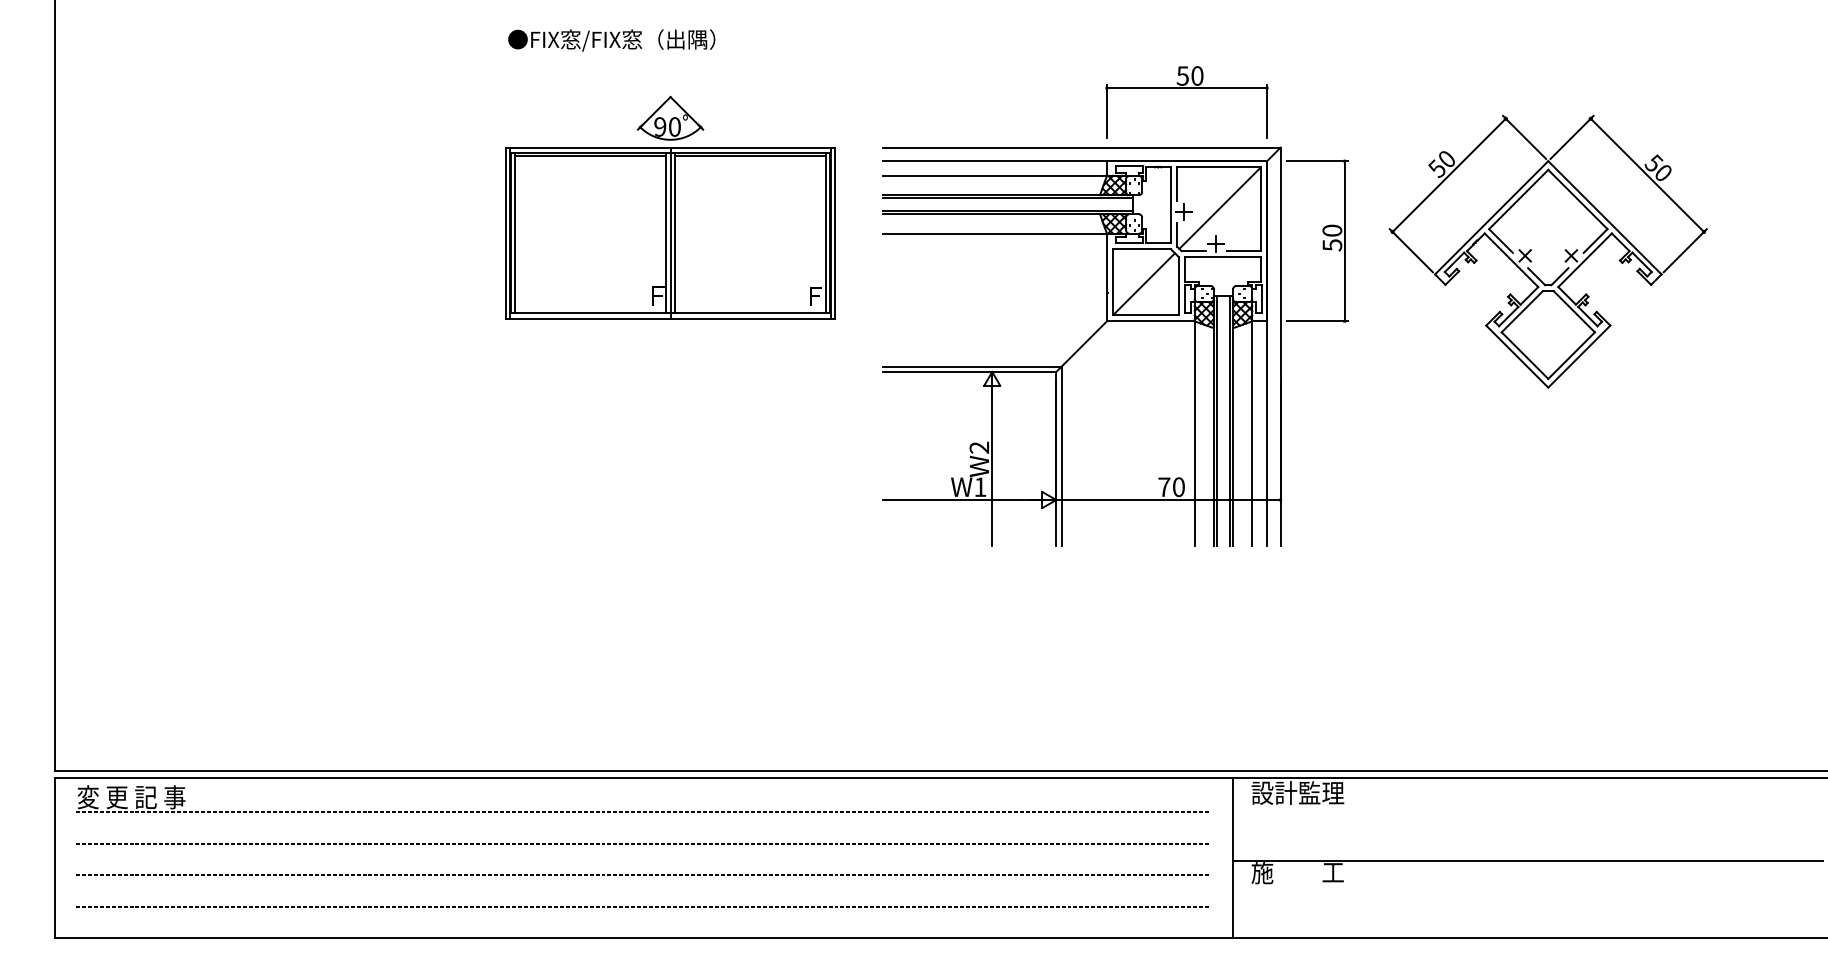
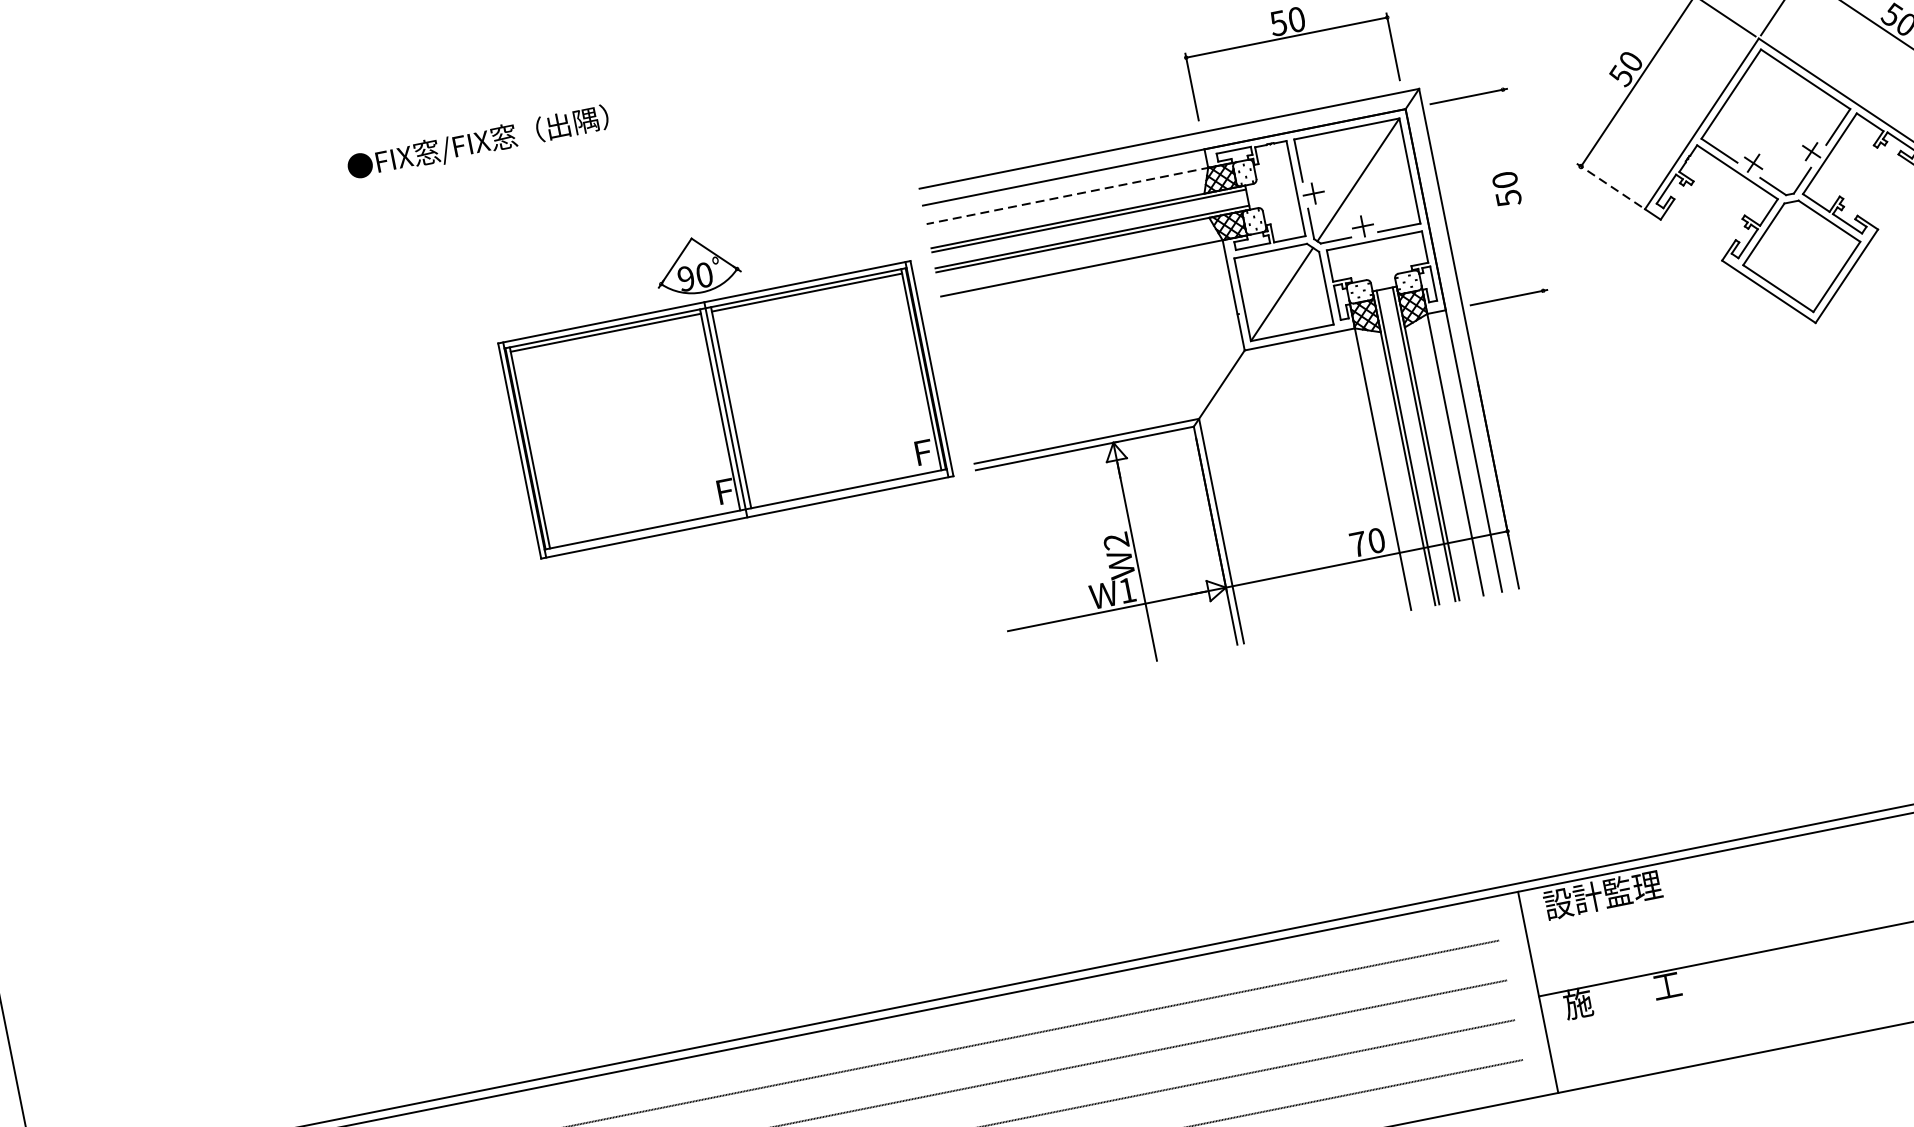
text: (611, 40) -> (477, 143), moved
line: (995, 175) -> (1068, 195), solid -> dashed
part: (670, 207) -> (719, 377), moved
line: (1344, 241) -> (1523, 190), removed
line: (1411, 250) -> (1609, 185), solid -> dashed

